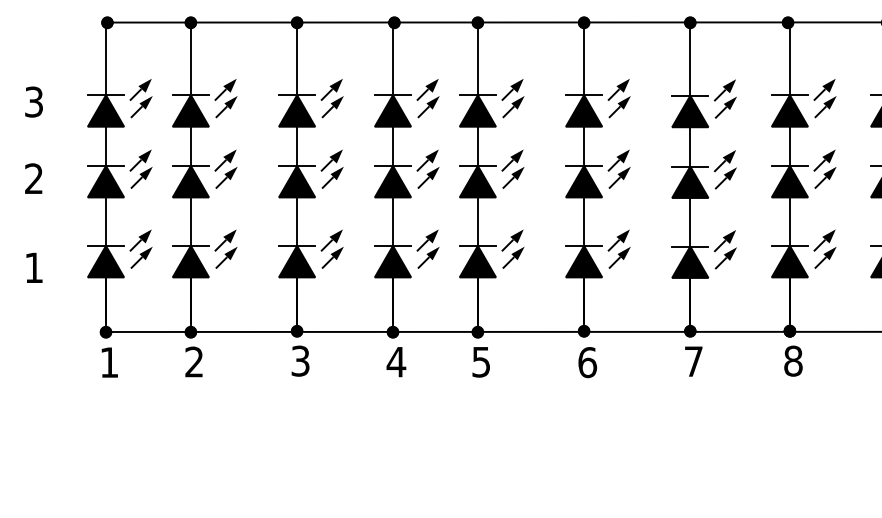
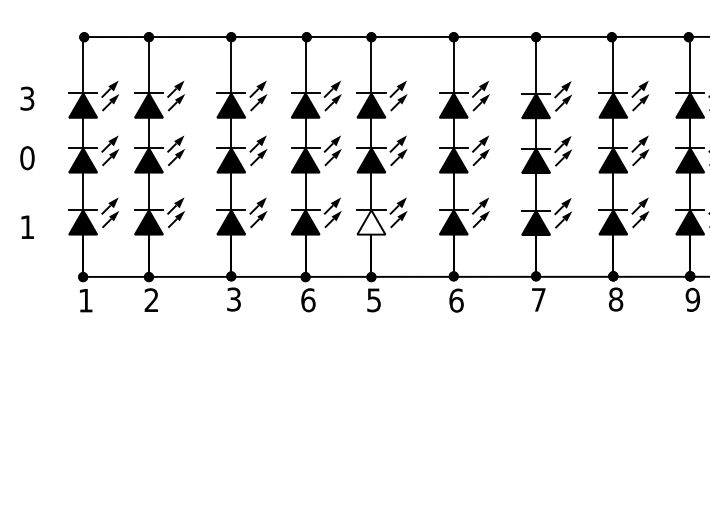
text: (34, 179) -> (27, 158), 2 -> 0
fill: (477, 261) -> (371, 222), removed
text: (395, 362) -> (307, 300), 4 -> 6

